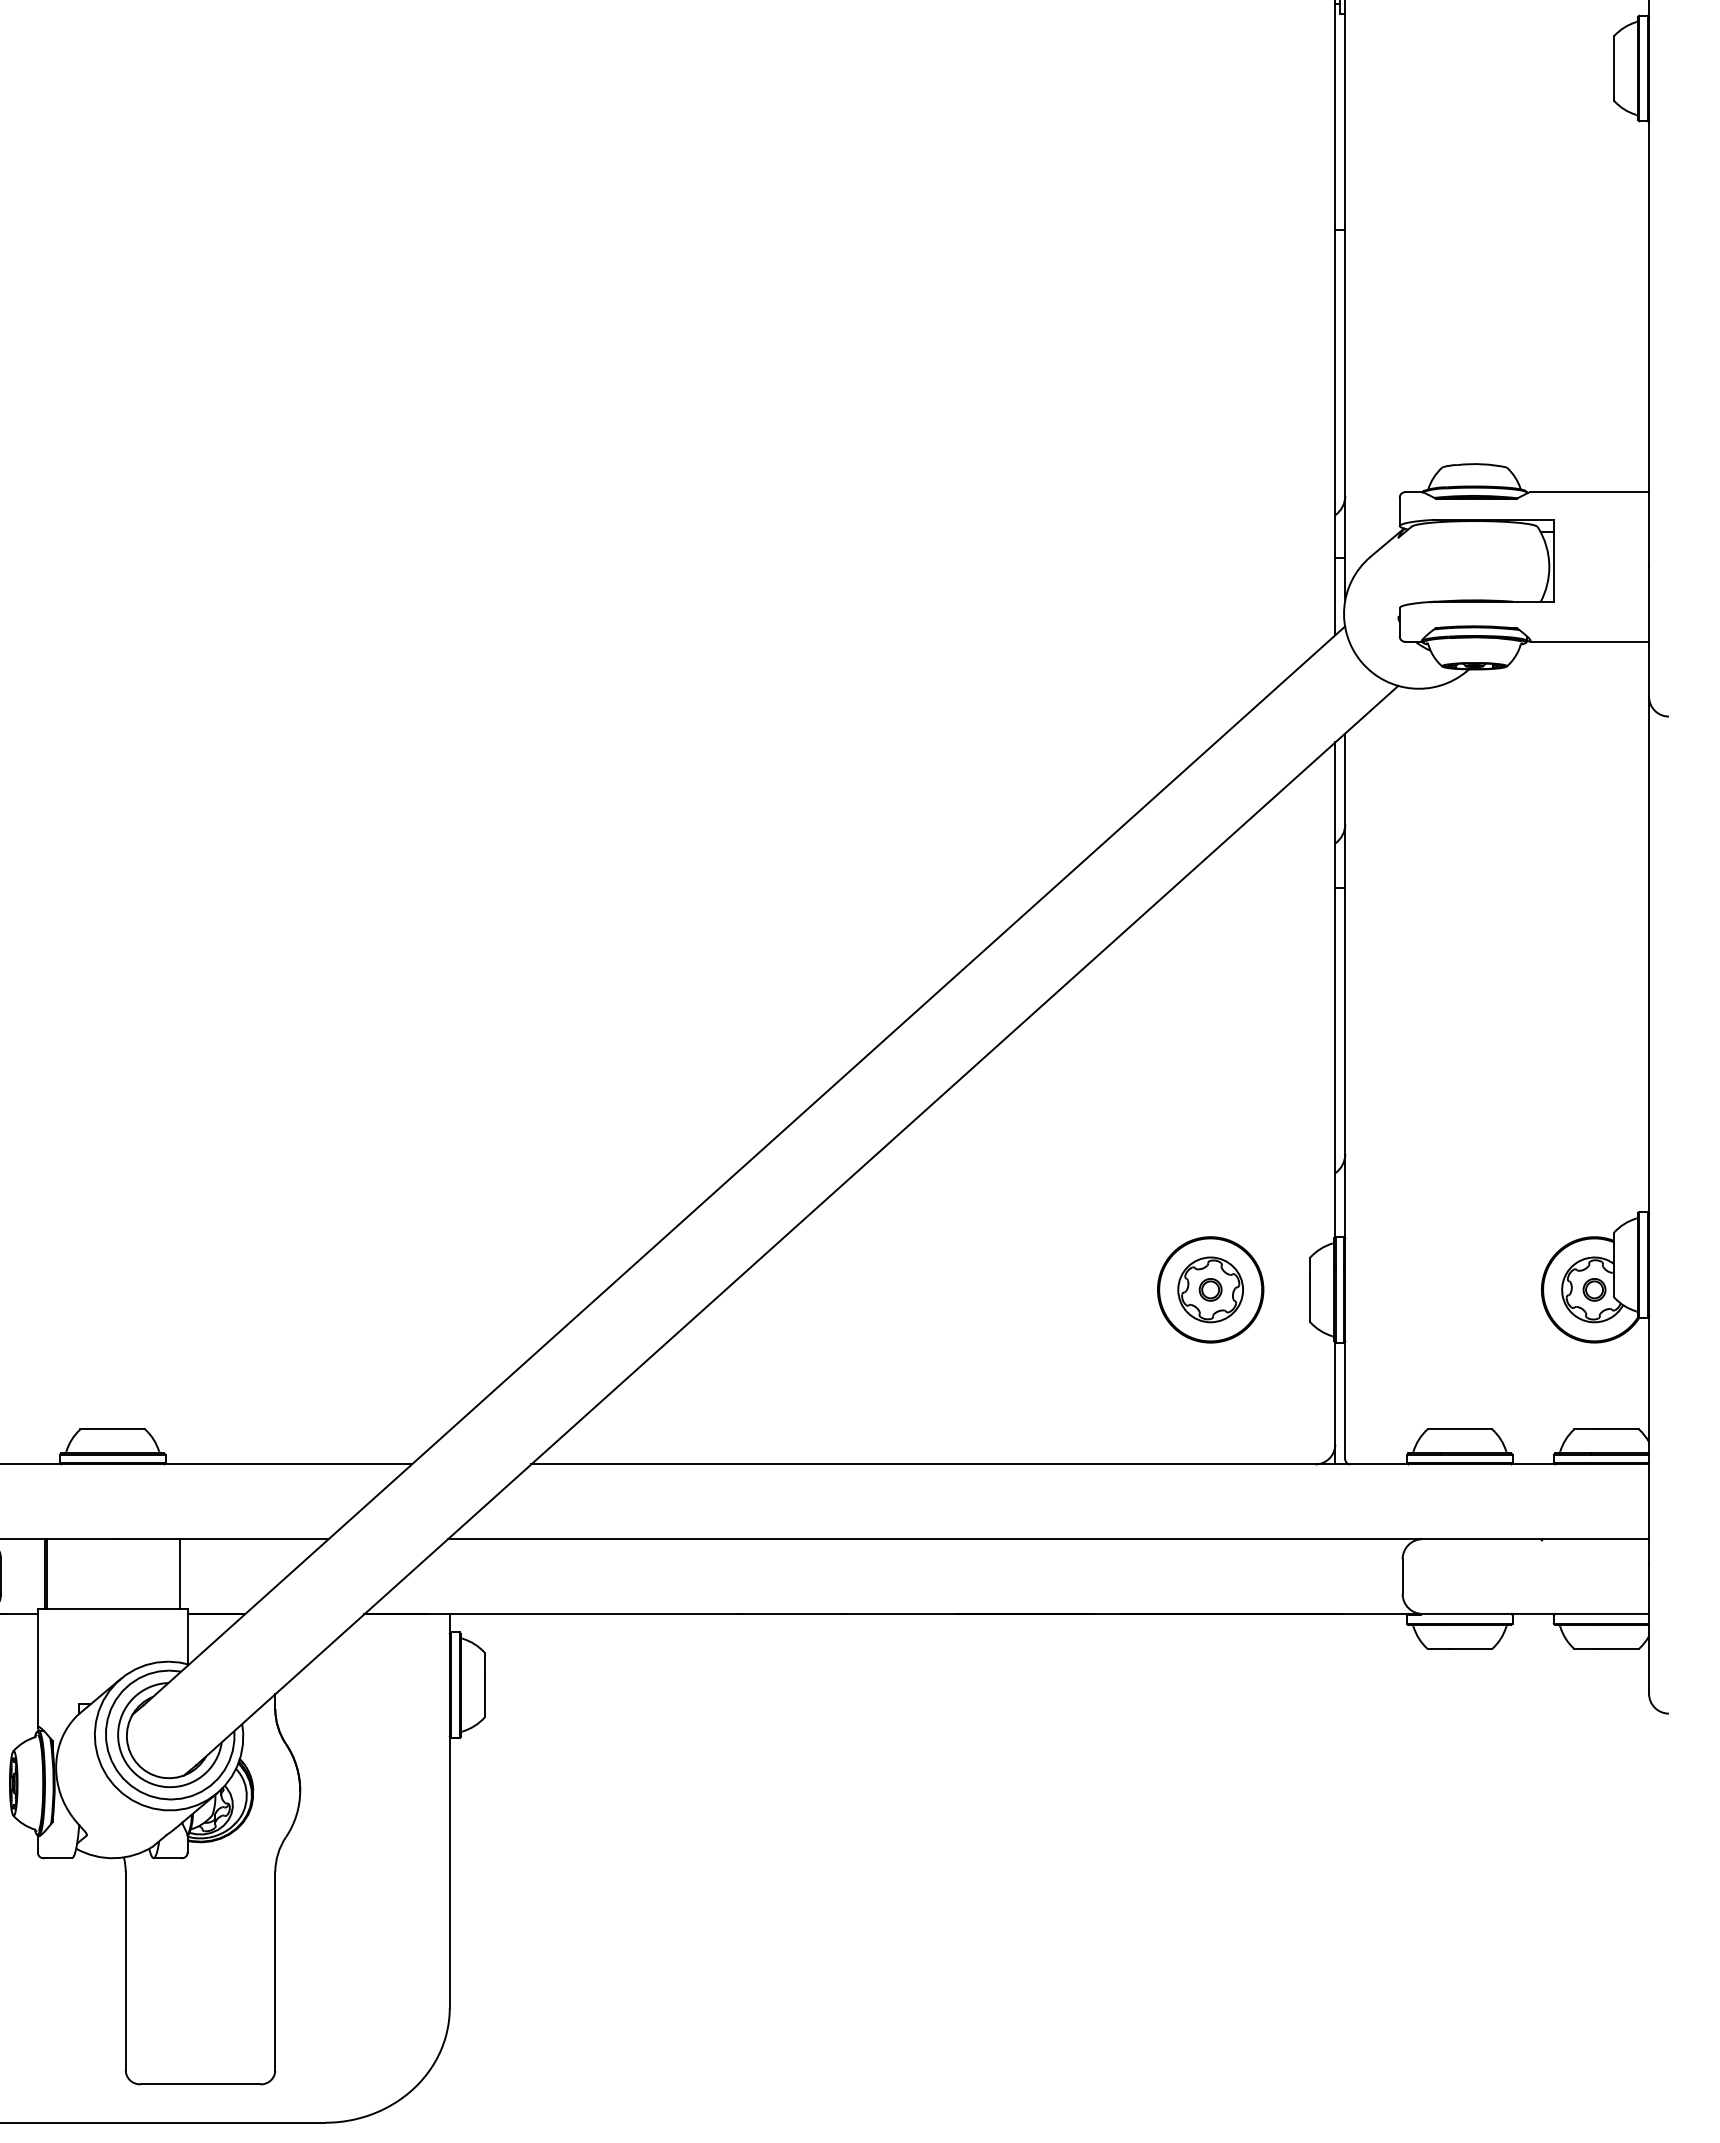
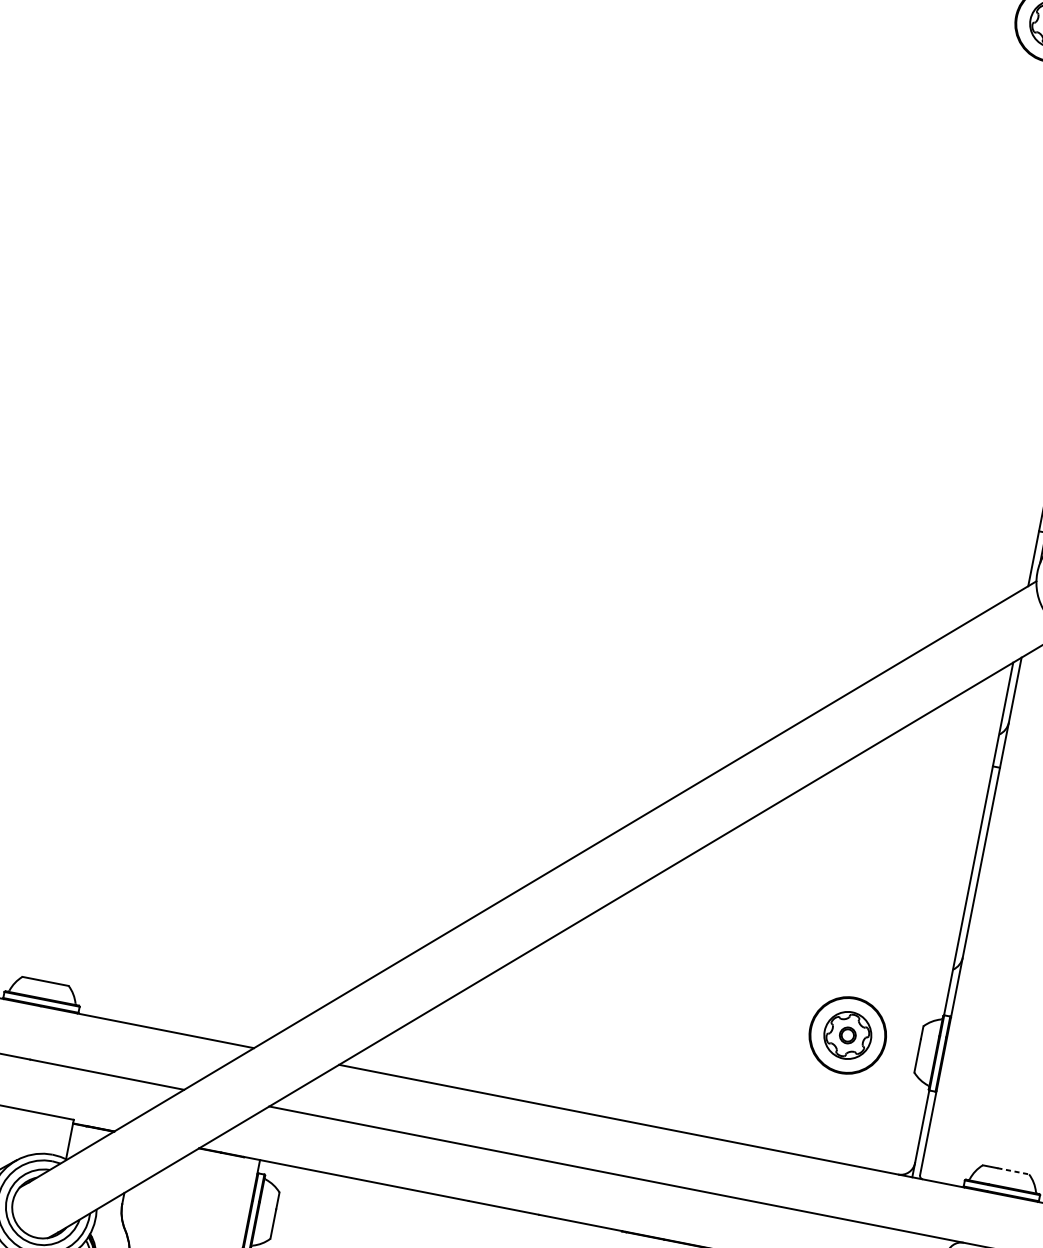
line: (1470, 1429) -> (1013, 1171), solid -> dashed
line: (180, 1573) -> (73, 1093), removed

